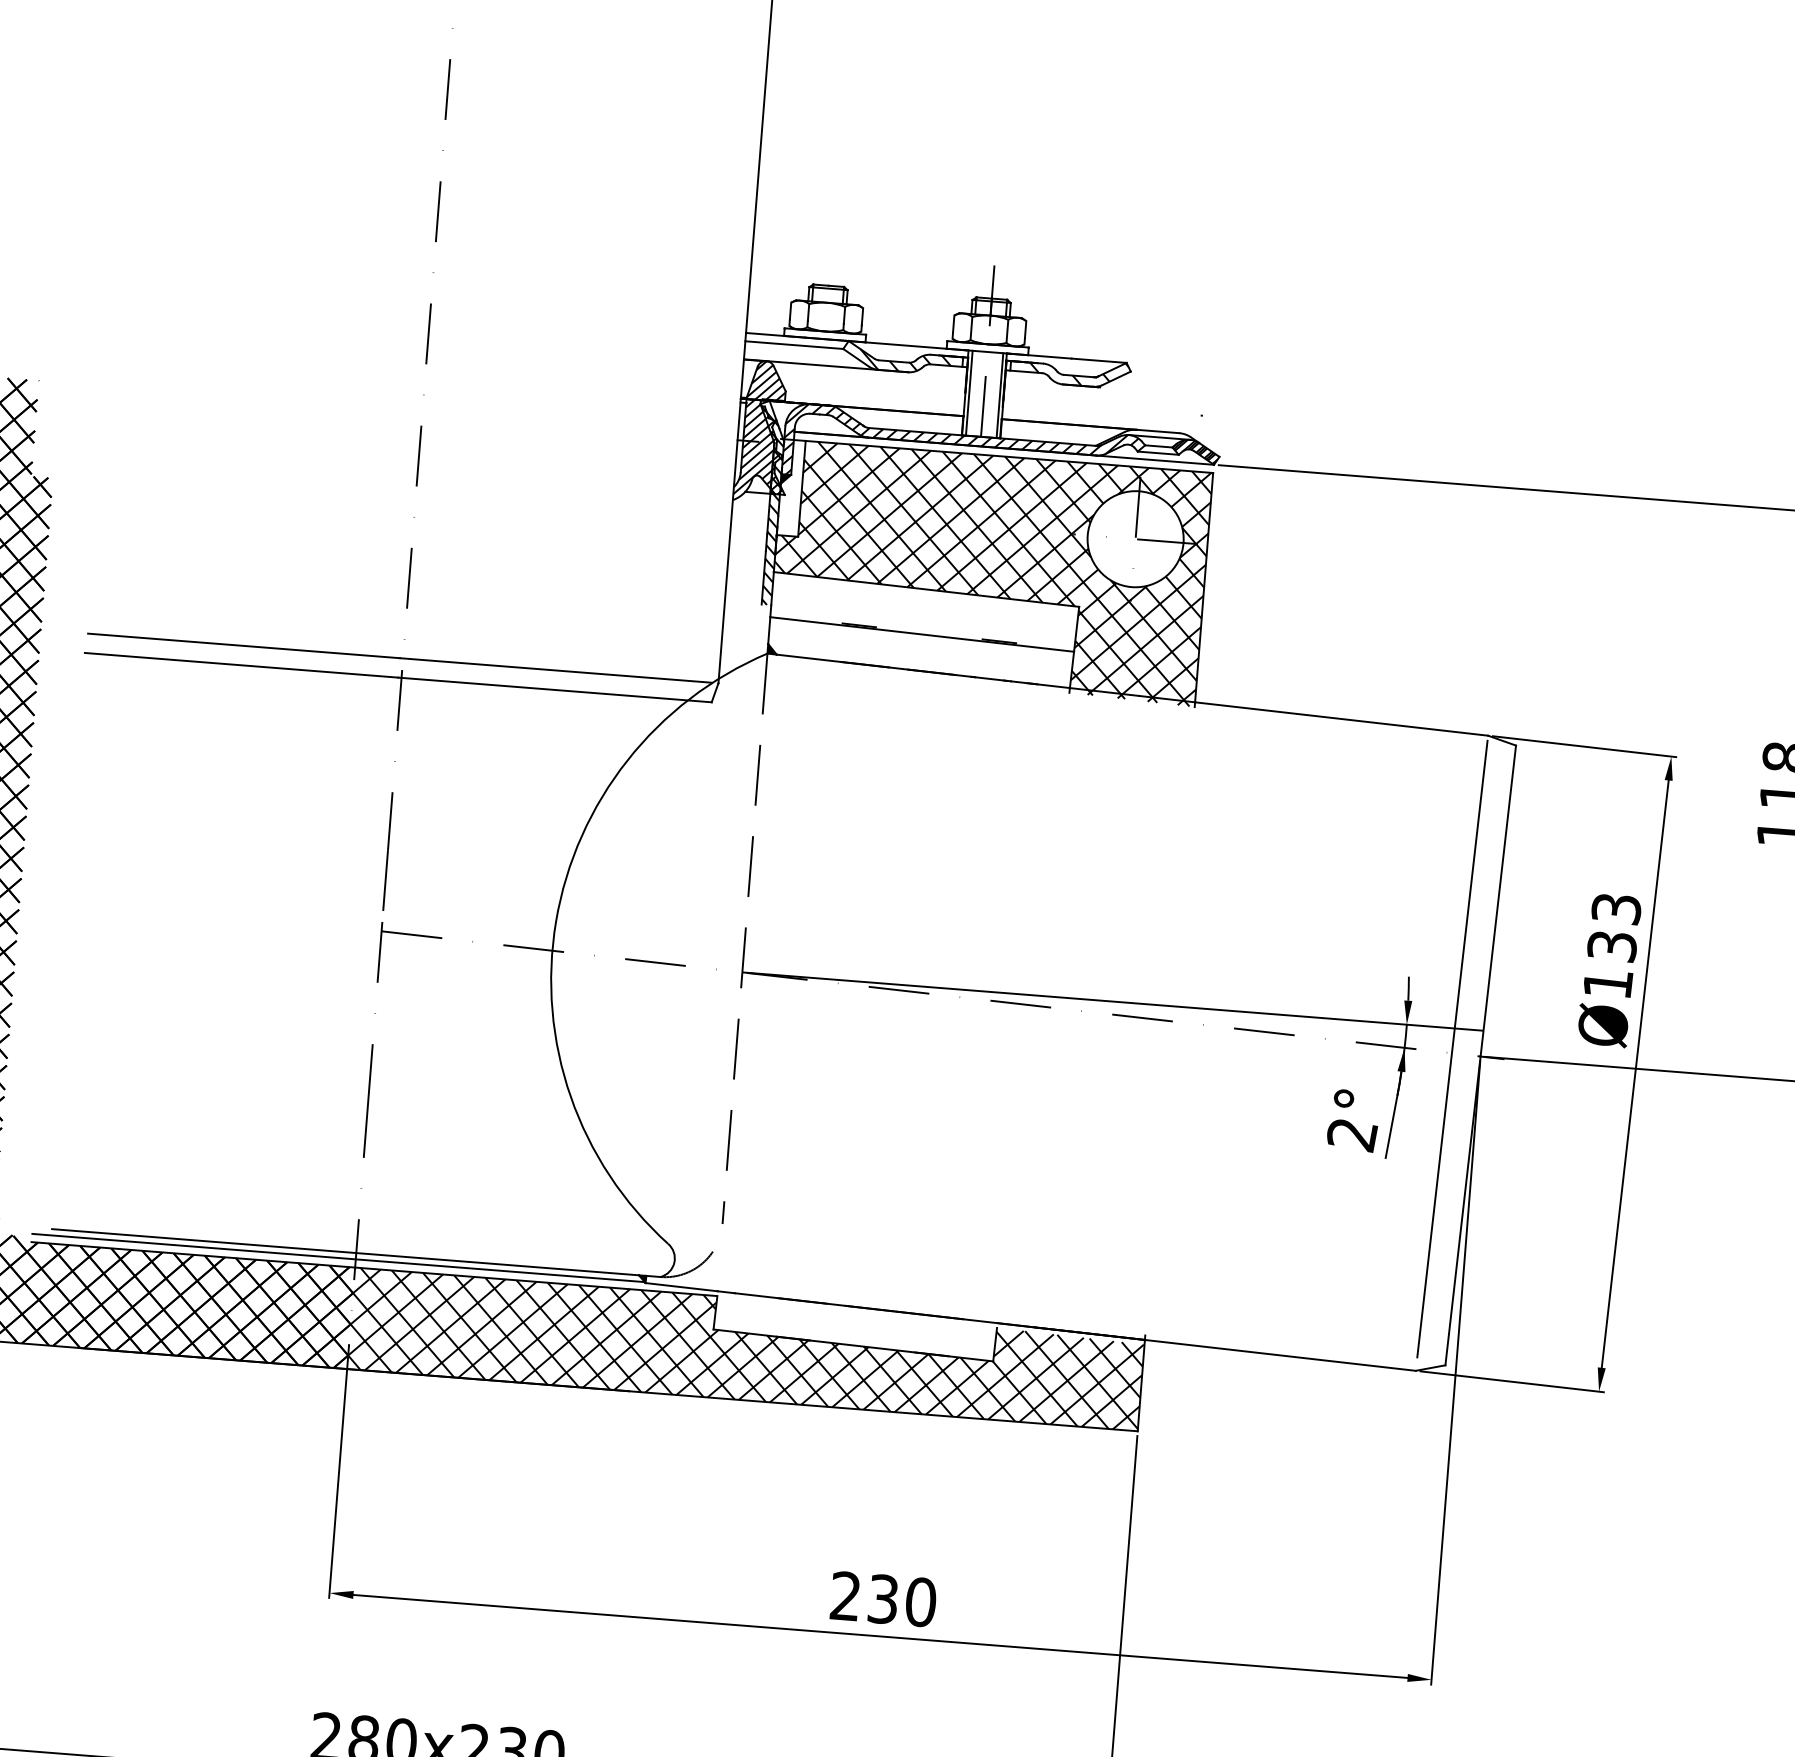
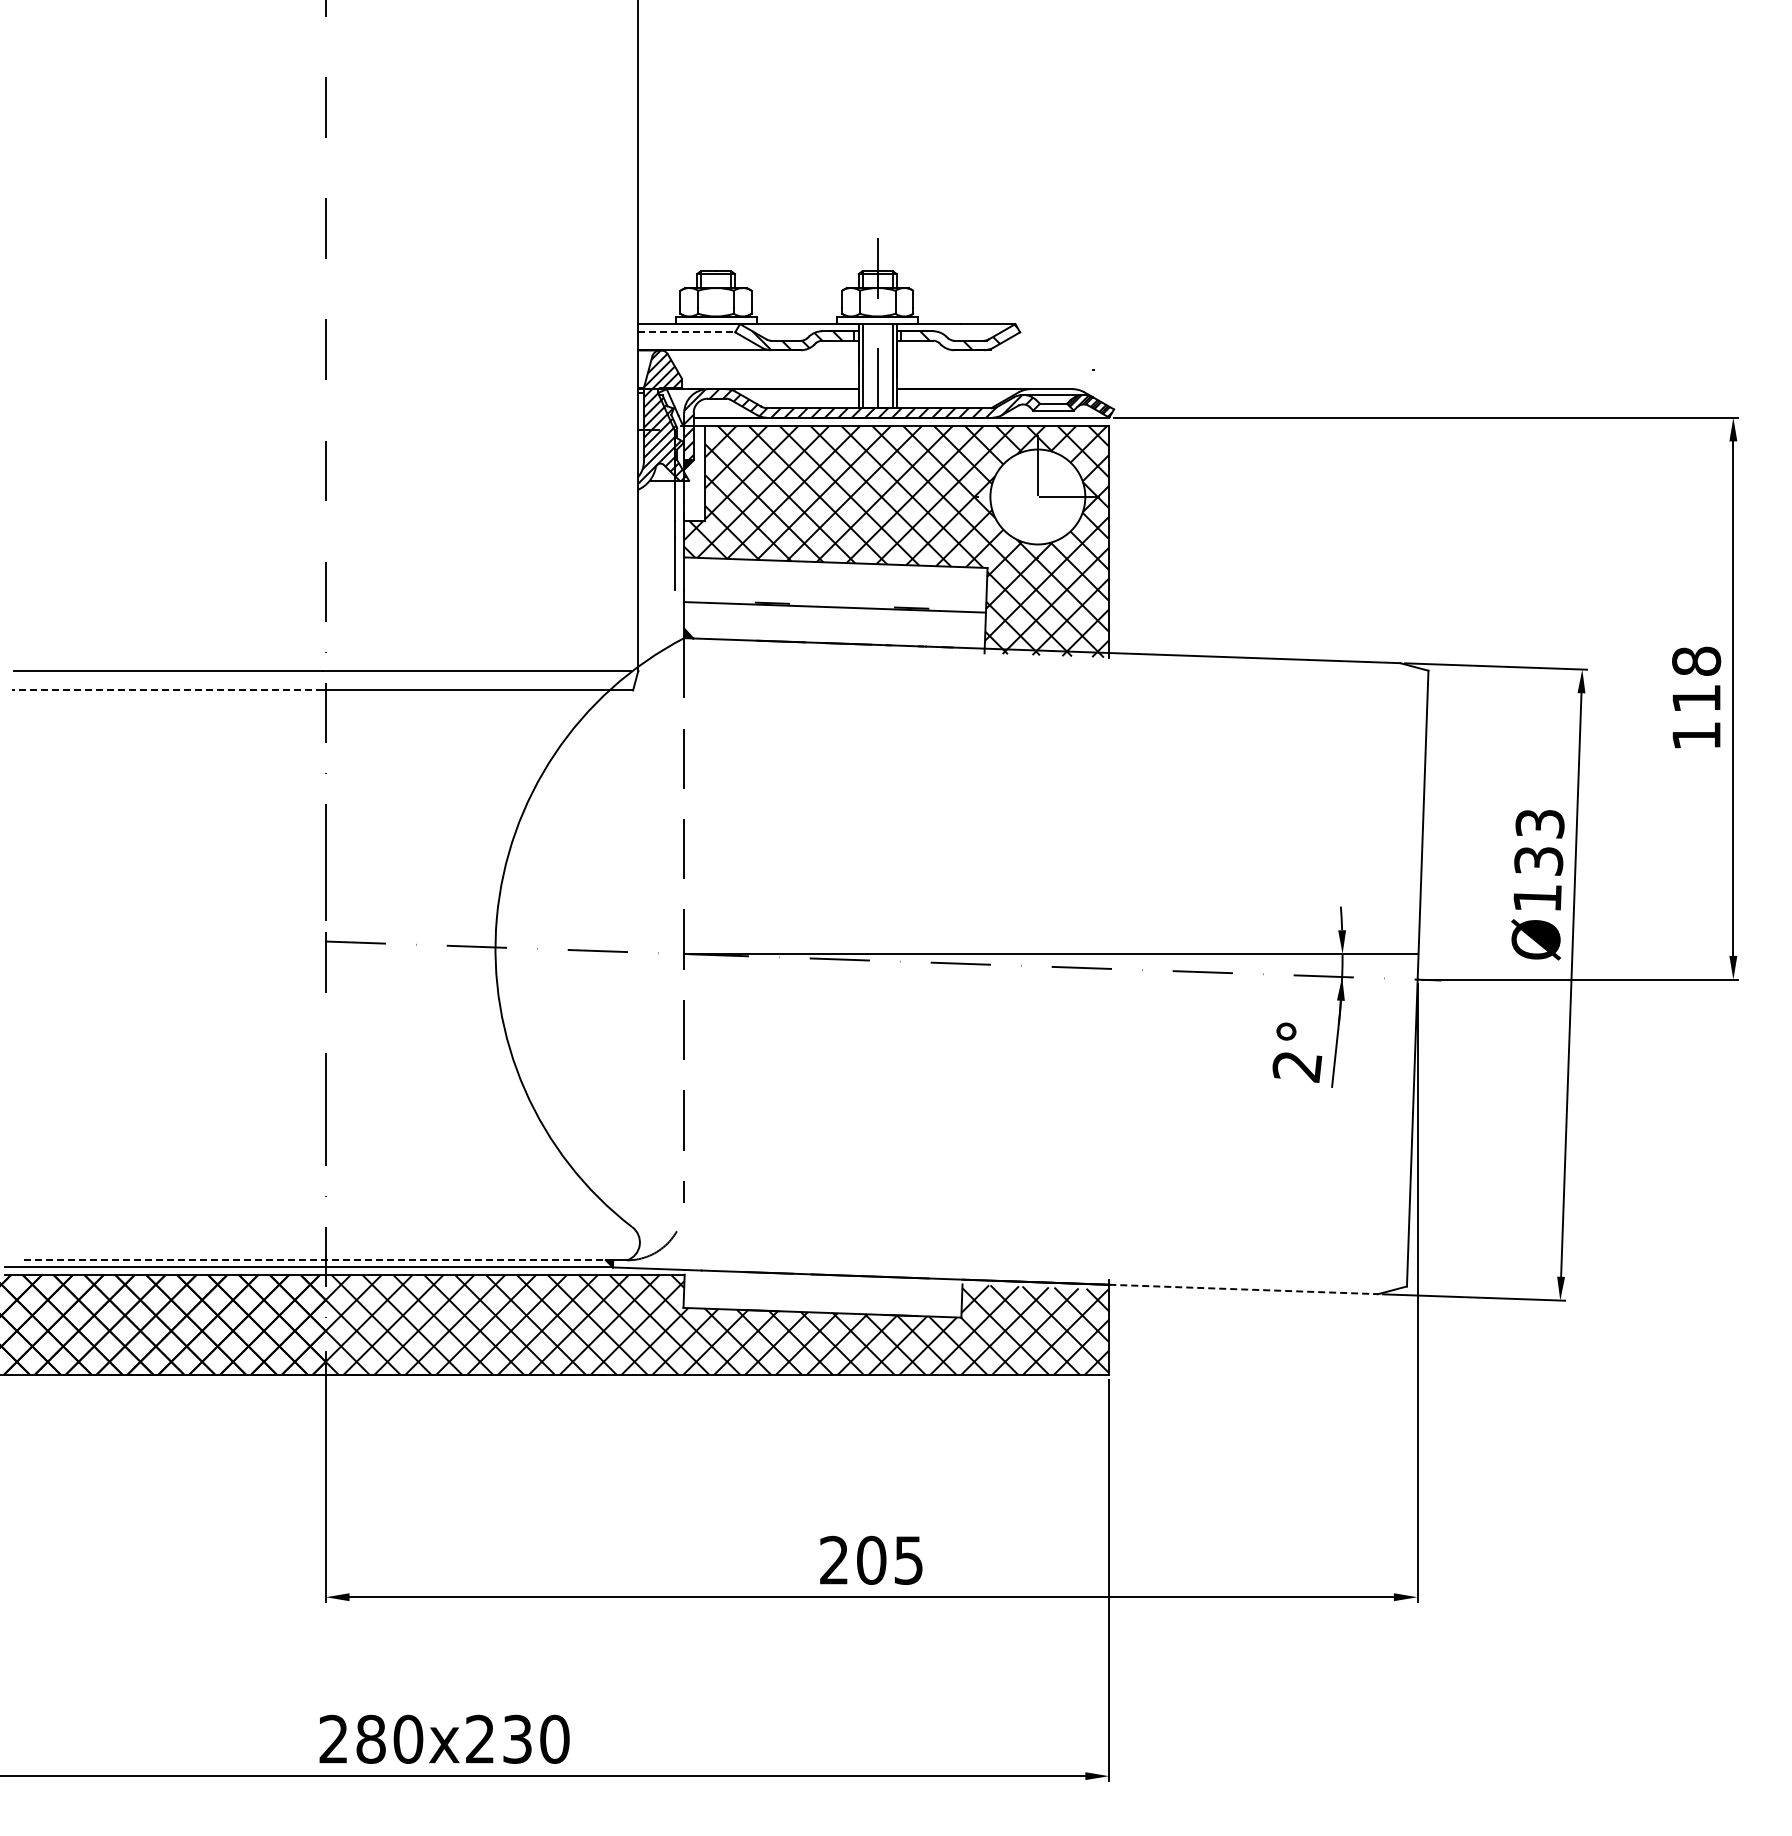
line: (794, 345) -> (686, 332), solid -> dashed
hatch: (766, 502) -> (671, 489), removed
line: (240, 665) -> (166, 690), solid -> dashed
line: (1452, 1049) -> (1389, 974), removed
line: (345, 1252) -> (315, 1260), solid -> dashed
line: (1280, 1355) -> (1243, 1289), solid -> dashed
text: (902, 1599) -> (890, 1559), 230 -> 205

